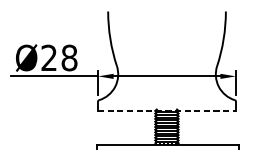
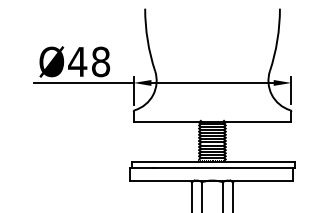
text: (49, 57) -> (77, 61), Ø28 -> Ø48
line: (166, 110) -> (212, 122), dashed -> solid

